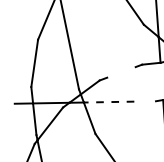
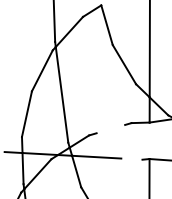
line: (108, 102) -> (96, 157), dashed -> solid

